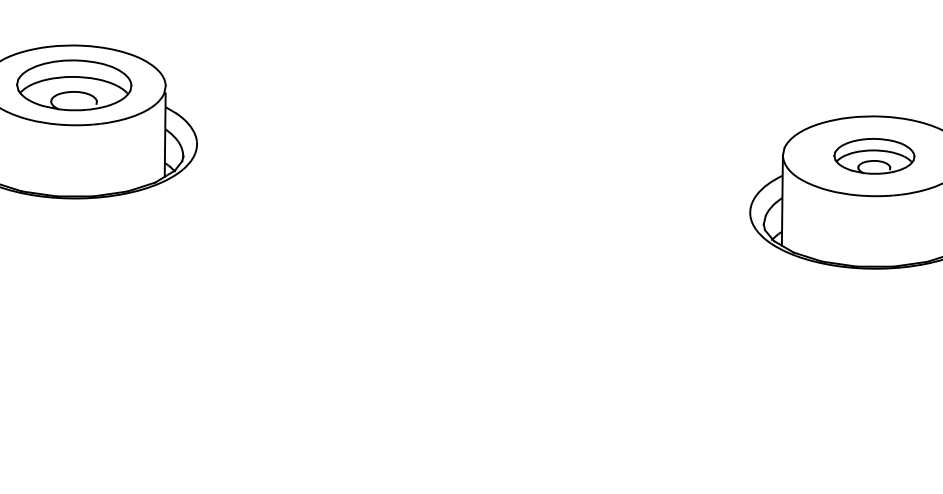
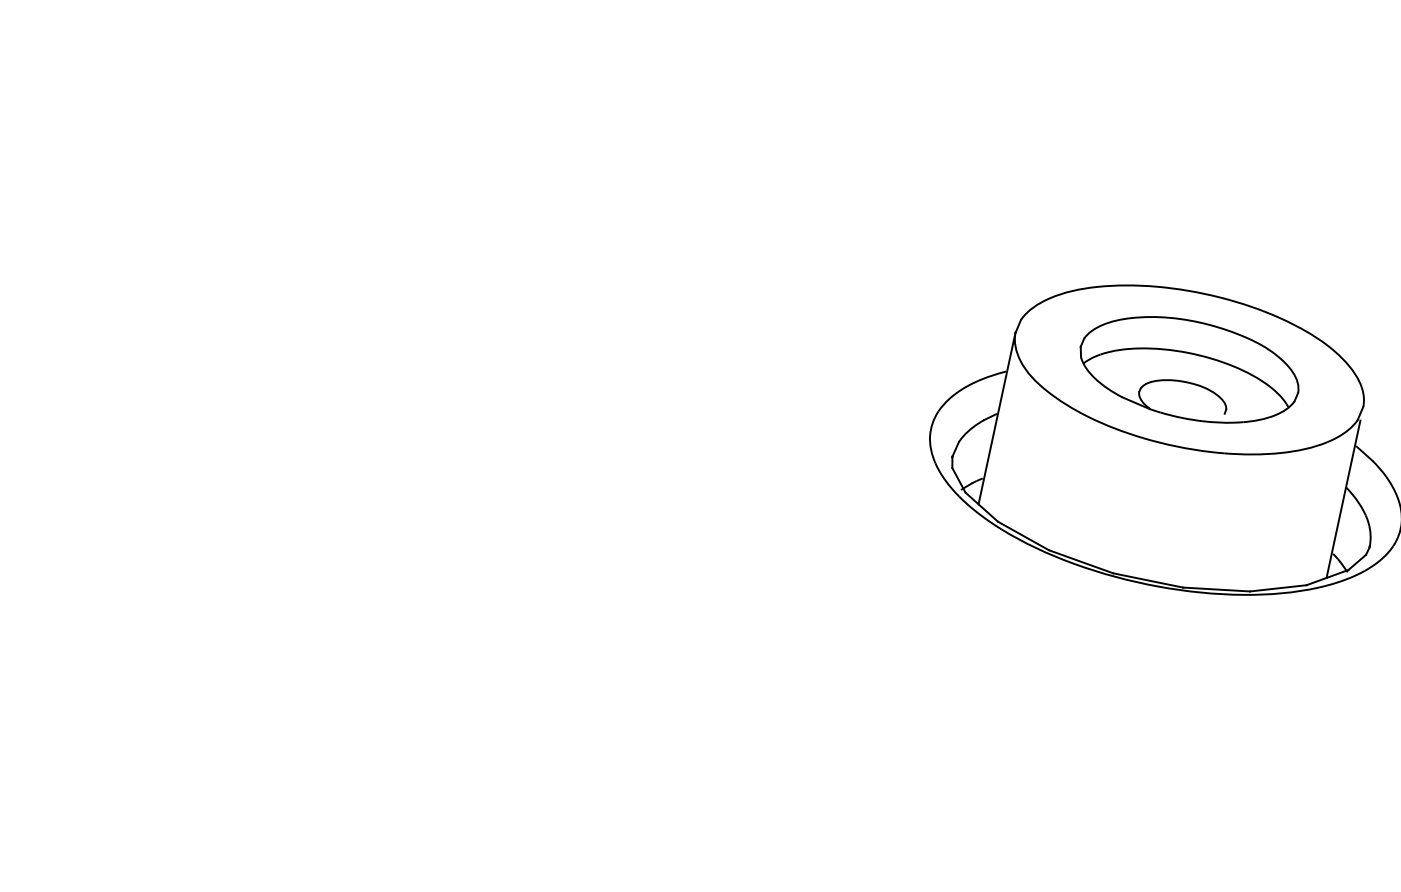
part: (874, 156) -> (1189, 370), size x1.43

